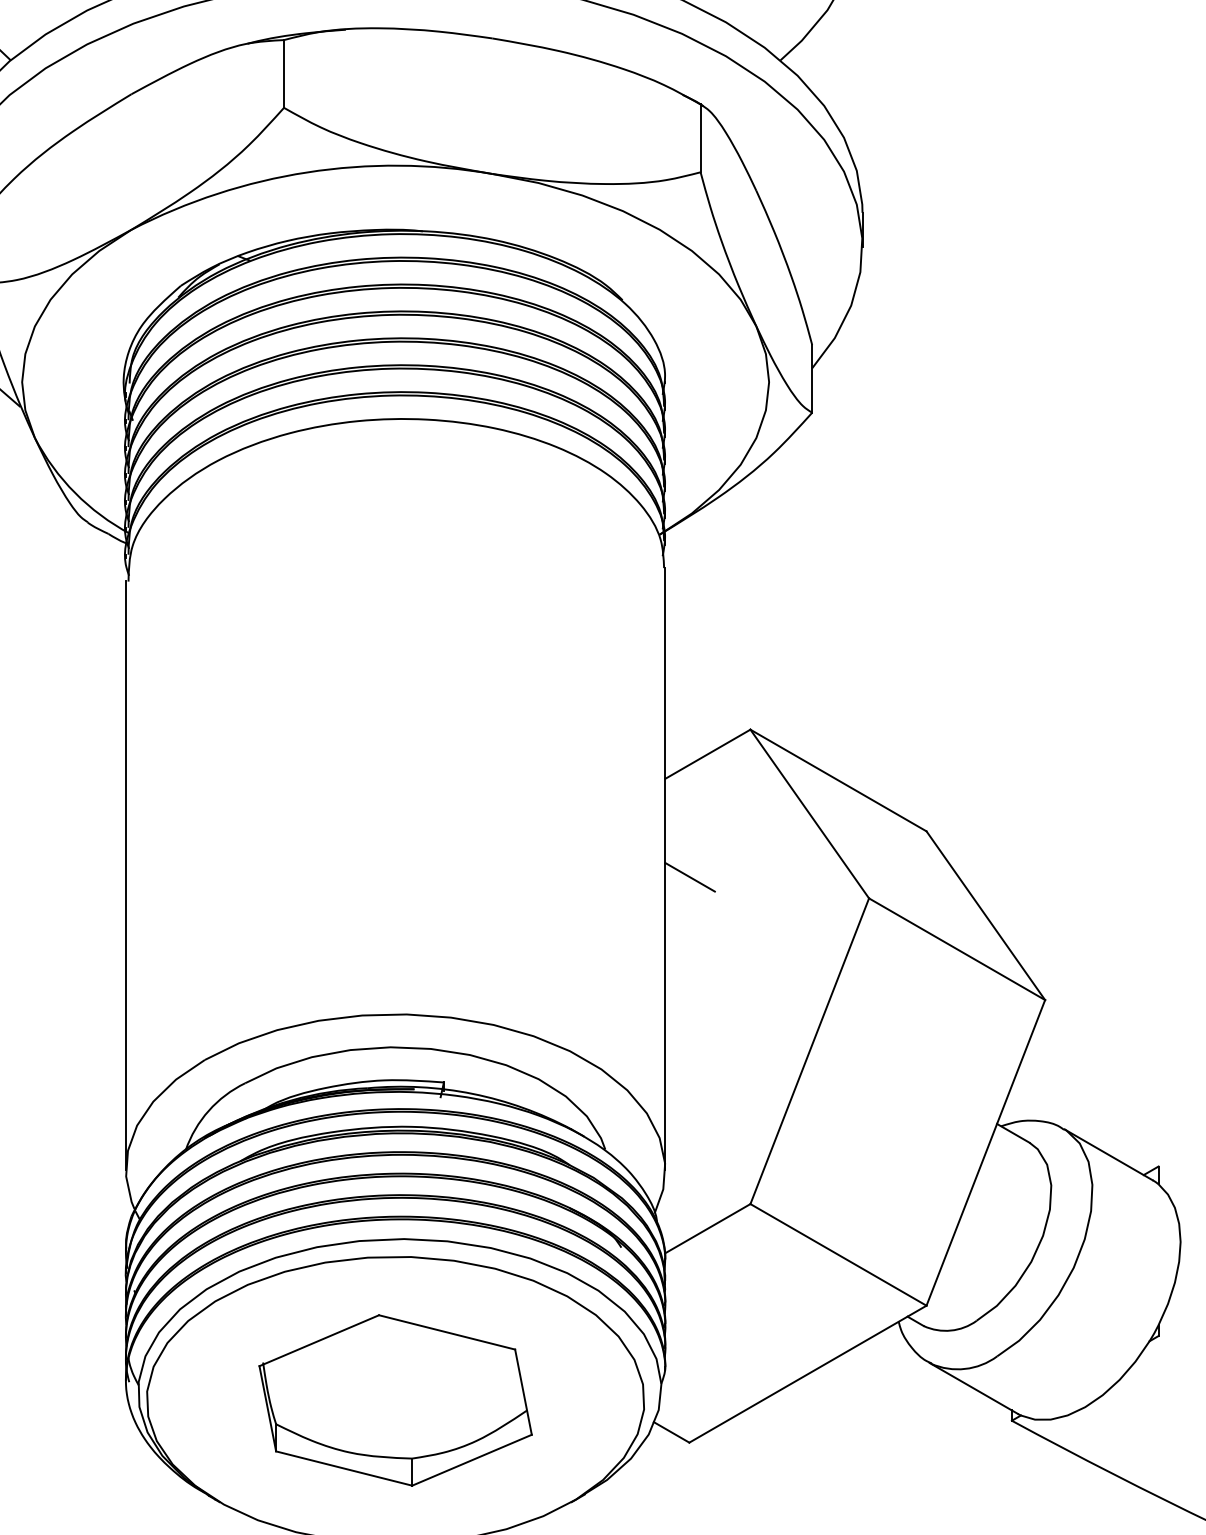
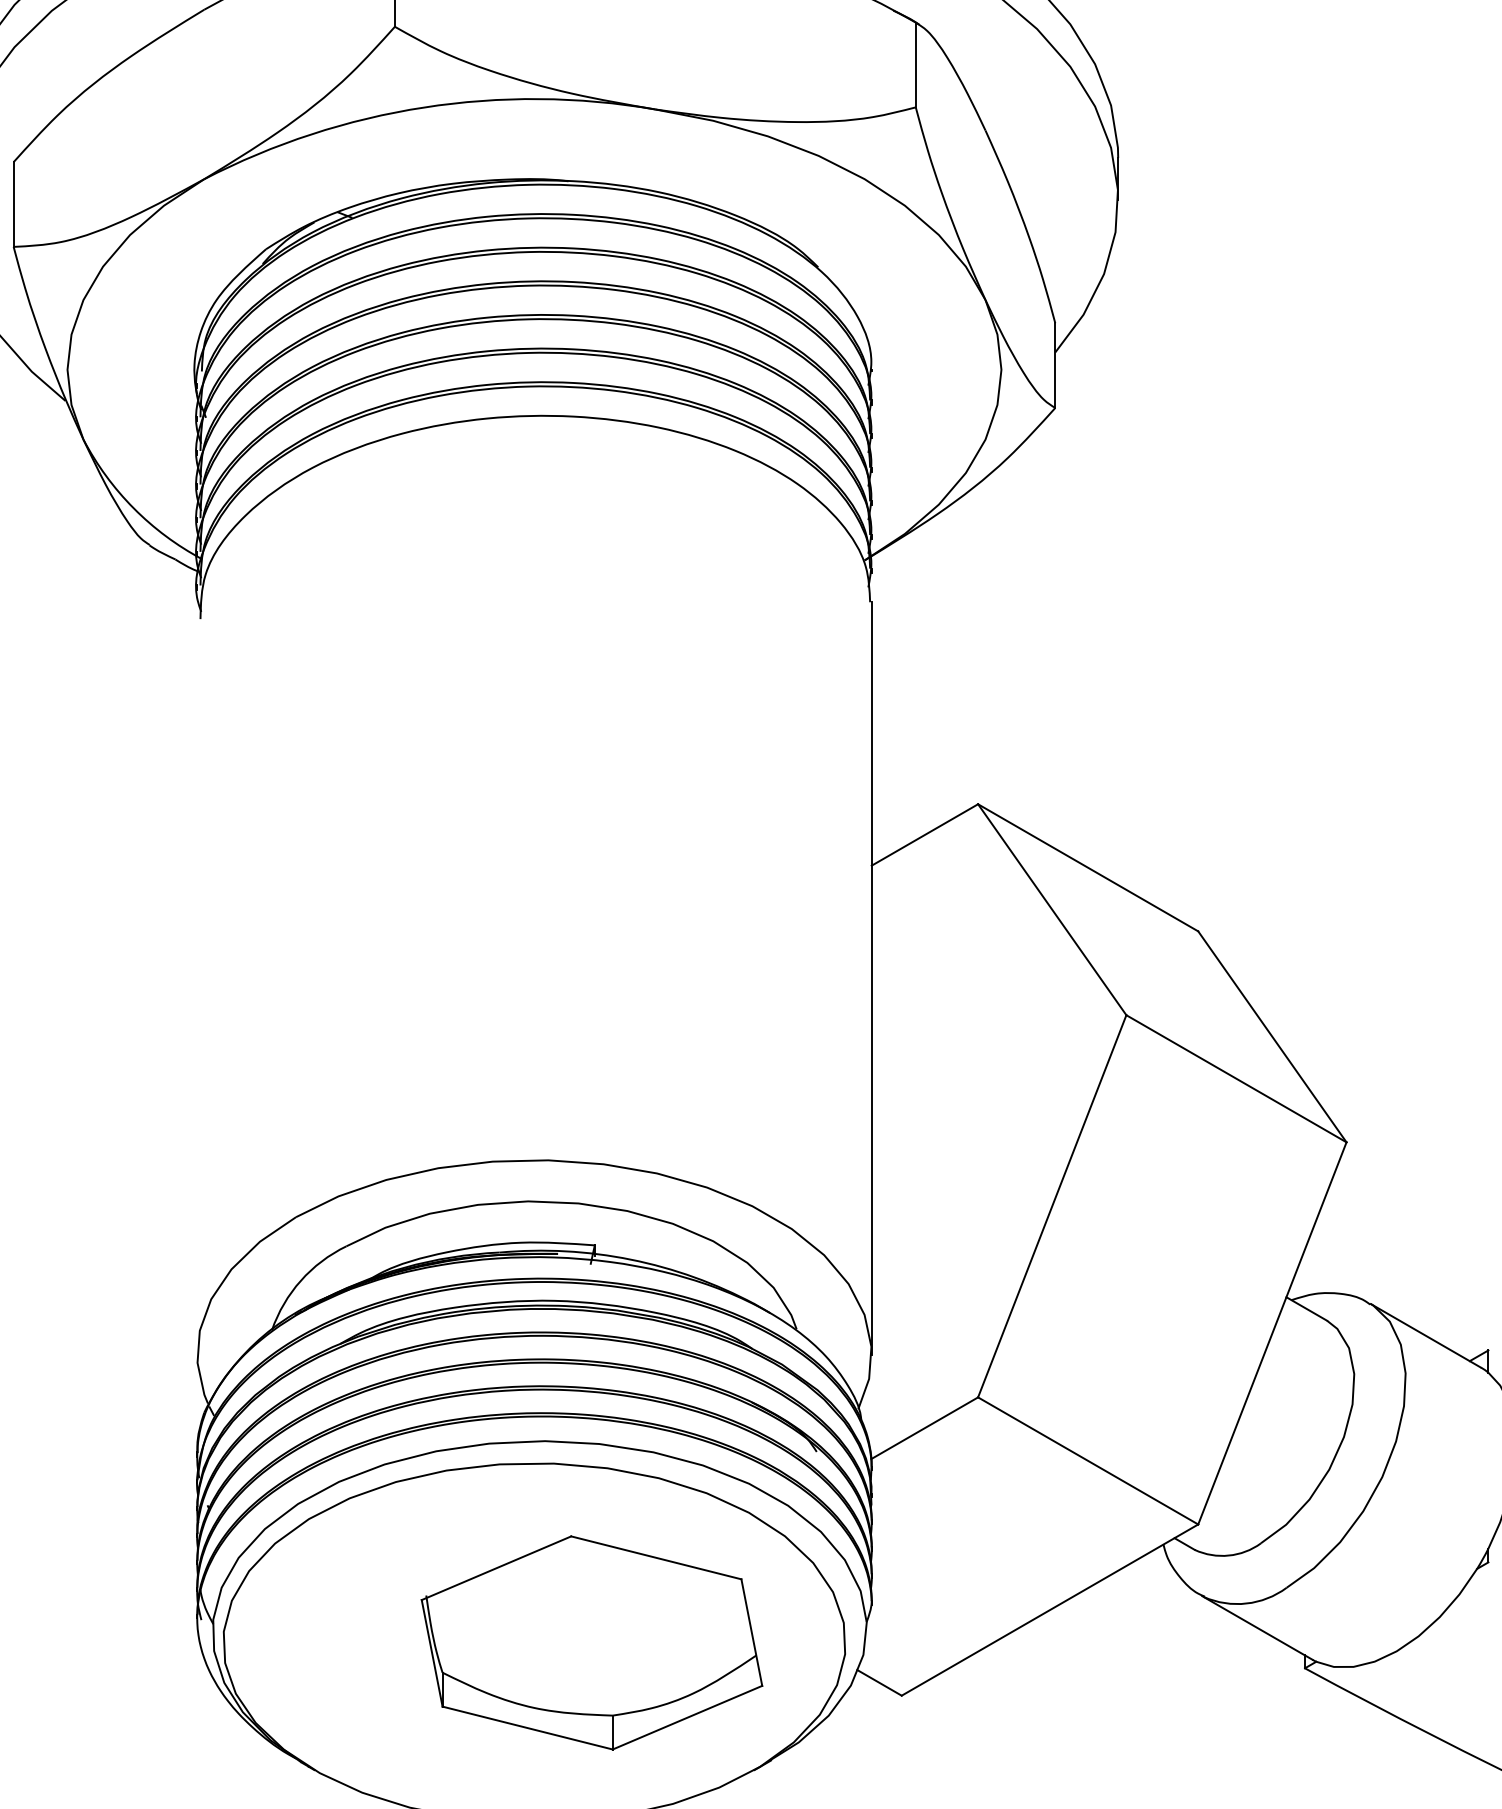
line: (125, 875) -> (196, 986), removed
line: (689, 877) -> (901, 989), removed
part: (395, 1400) -> (591, 1642), moved

